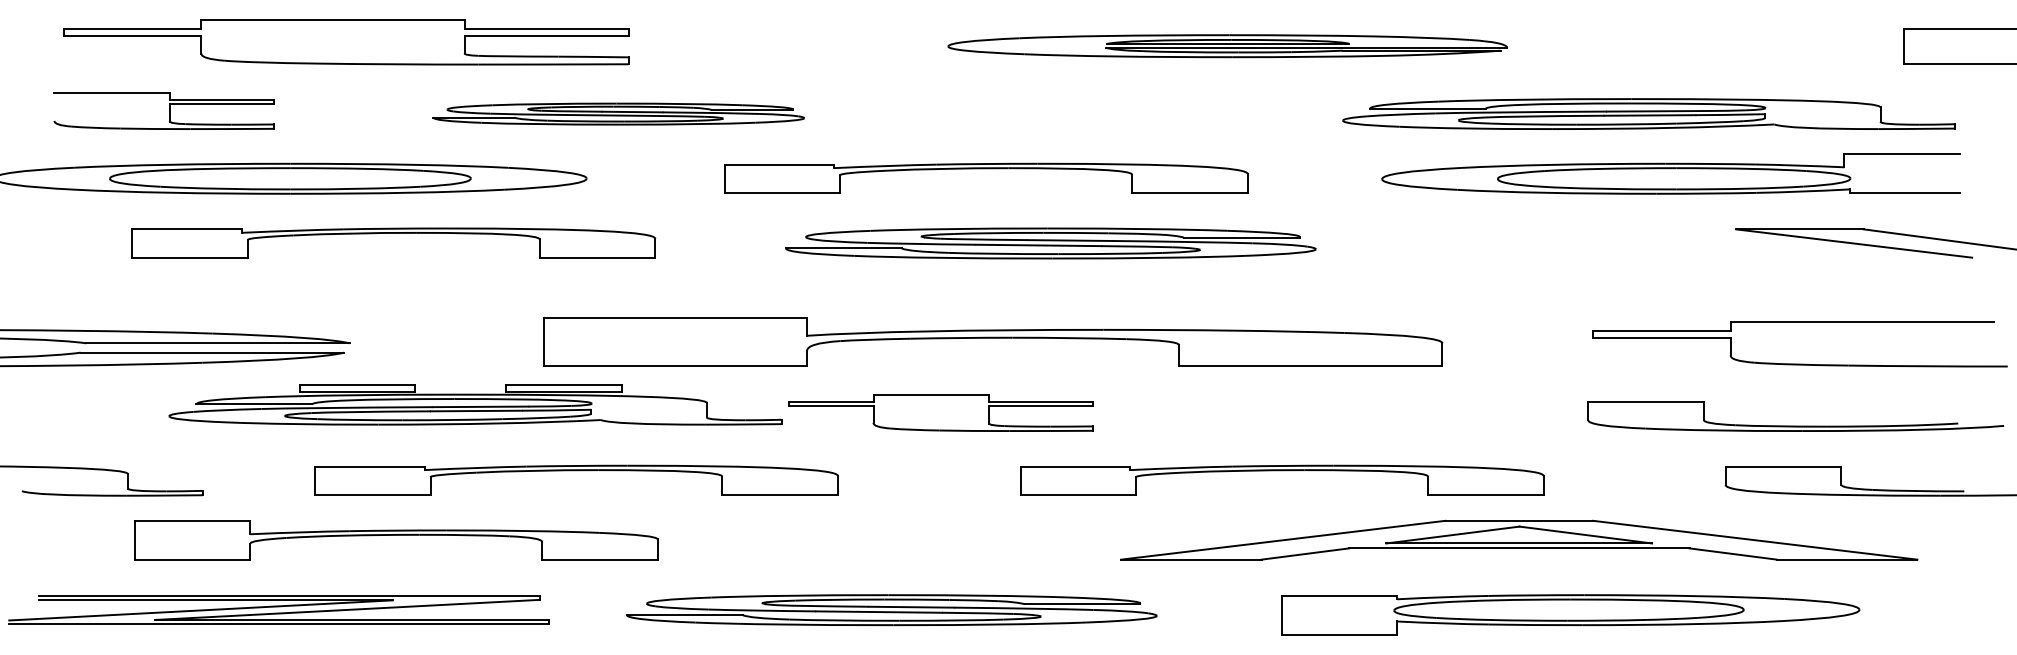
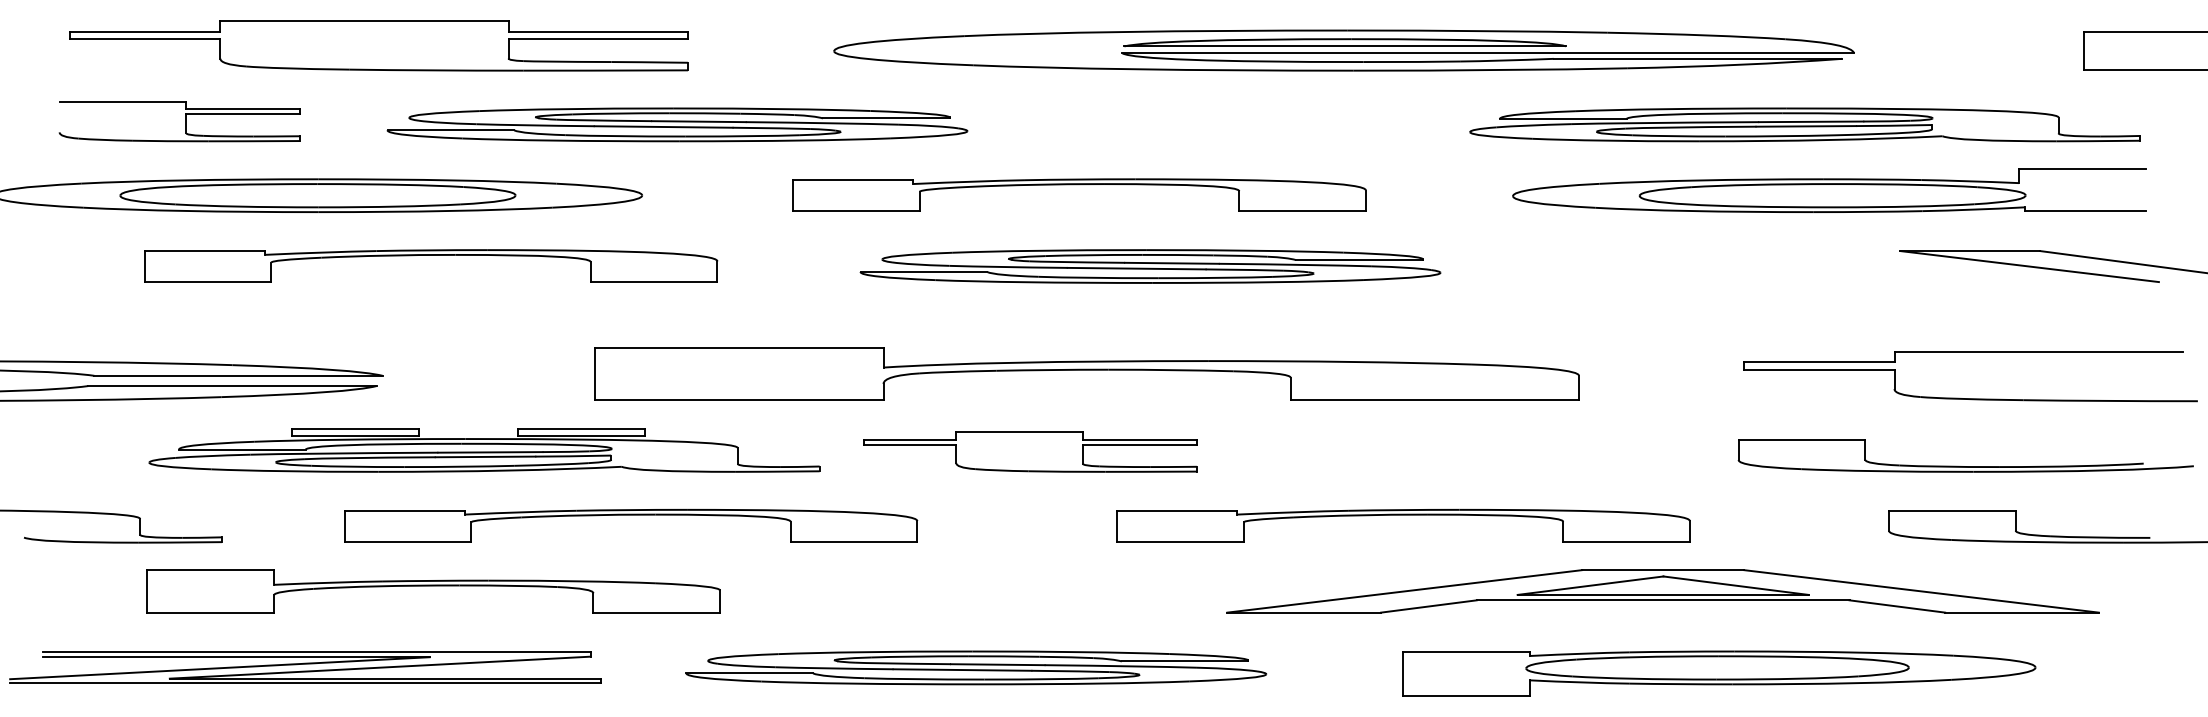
part: (1227, 46) -> (1343, 50), size x1.67
part: (618, 113) -> (677, 124), size x1.43
part: (475, 405) -> (484, 450), moved

